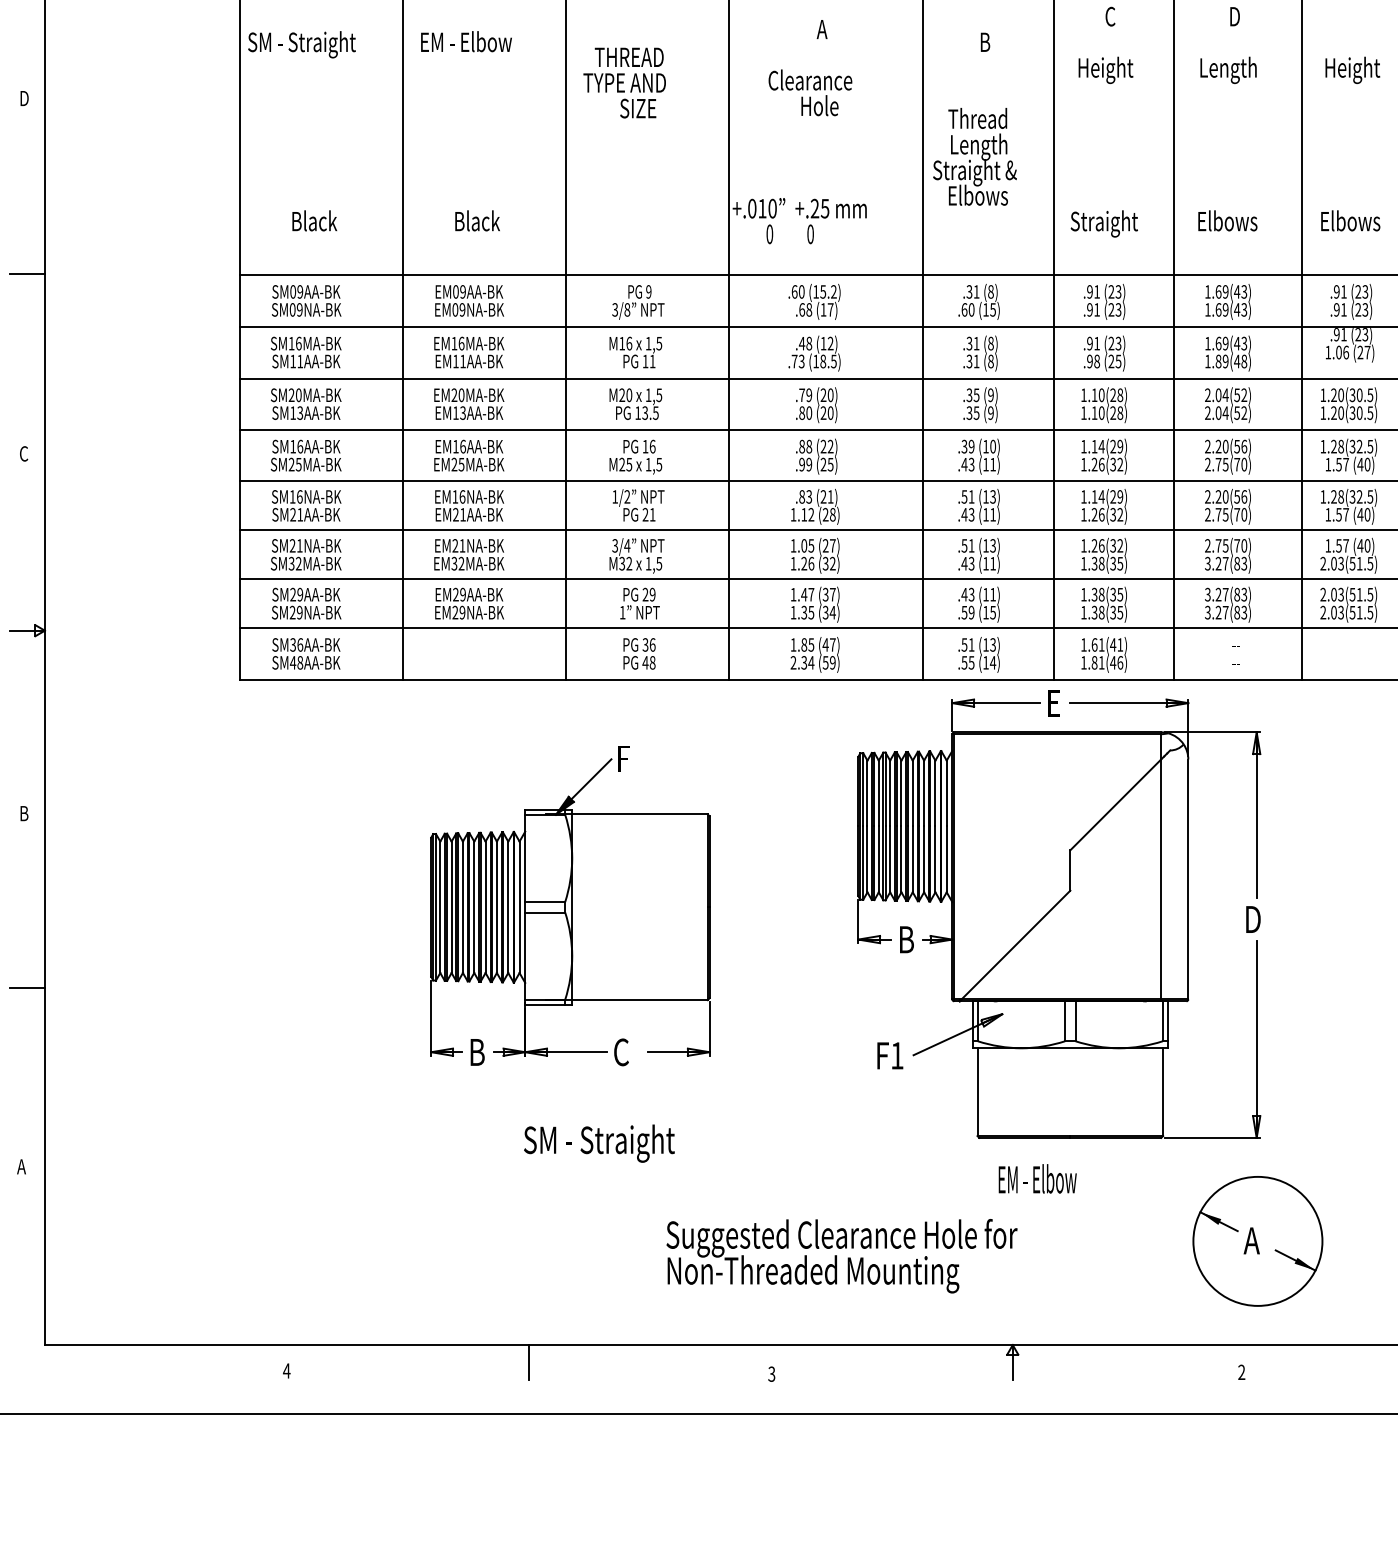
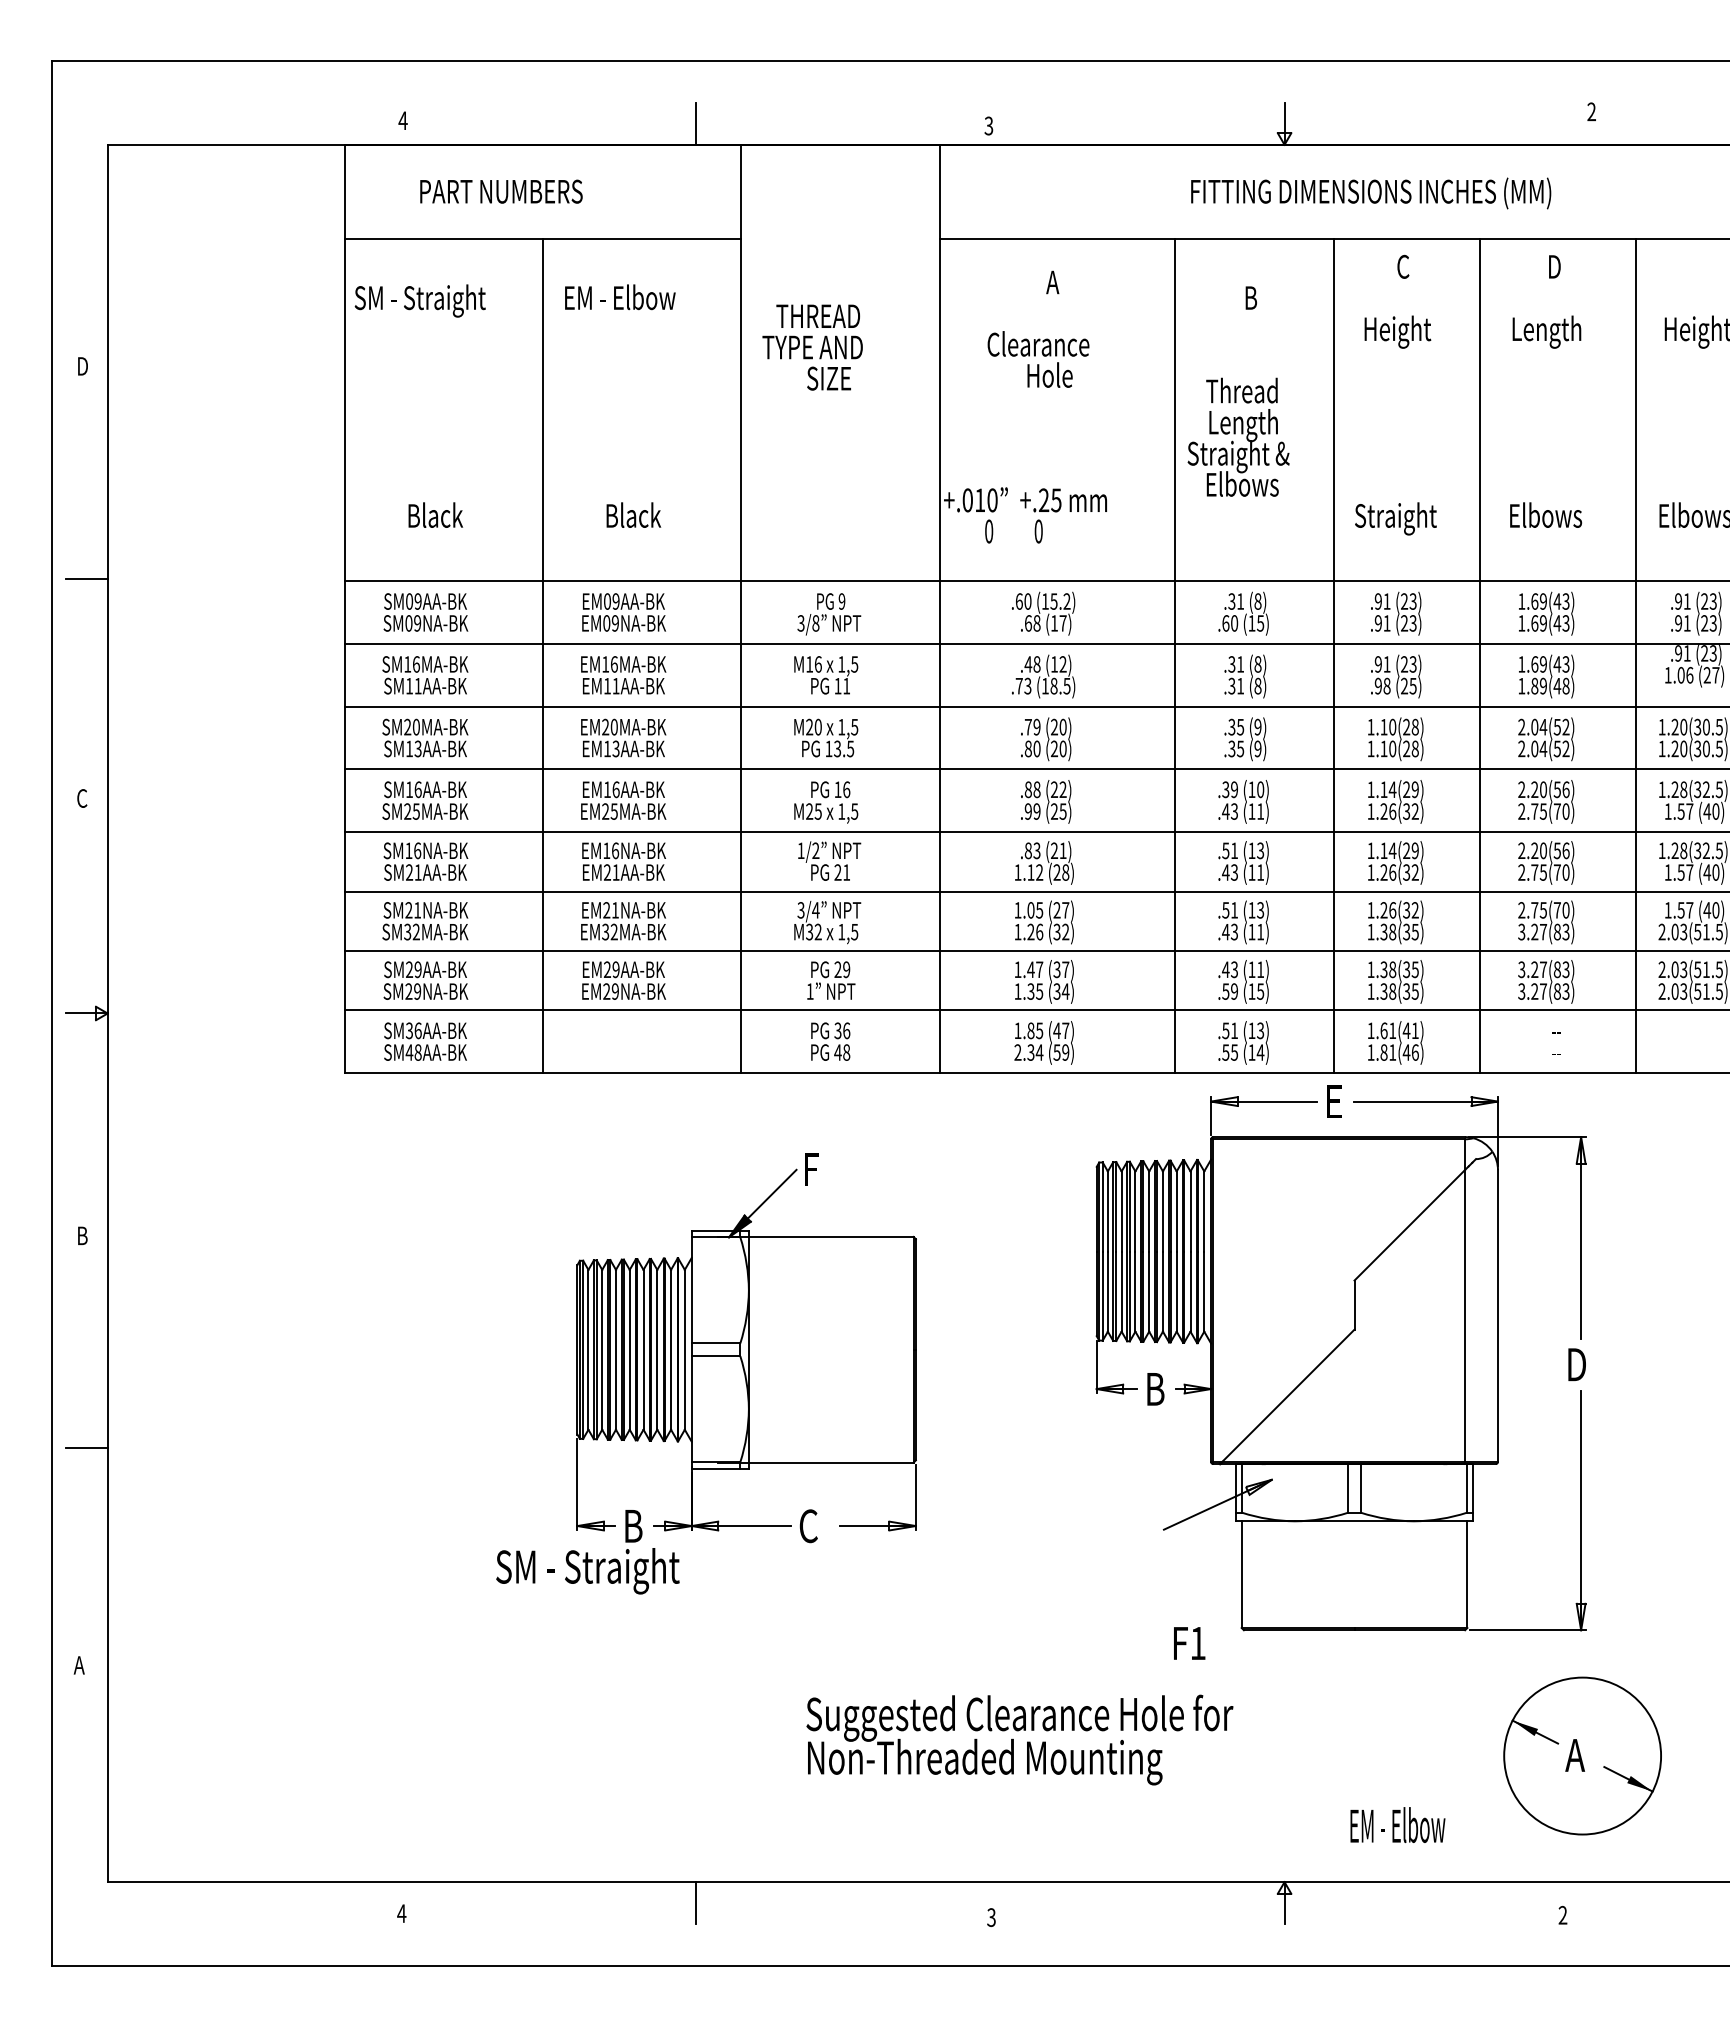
text: (890, 1055) -> (1189, 1643), moved
text: (599, 1143) -> (587, 1571), moved
text: (1037, 1178) -> (1397, 1824), moved
text: (841, 1255) -> (1019, 1739), moved

